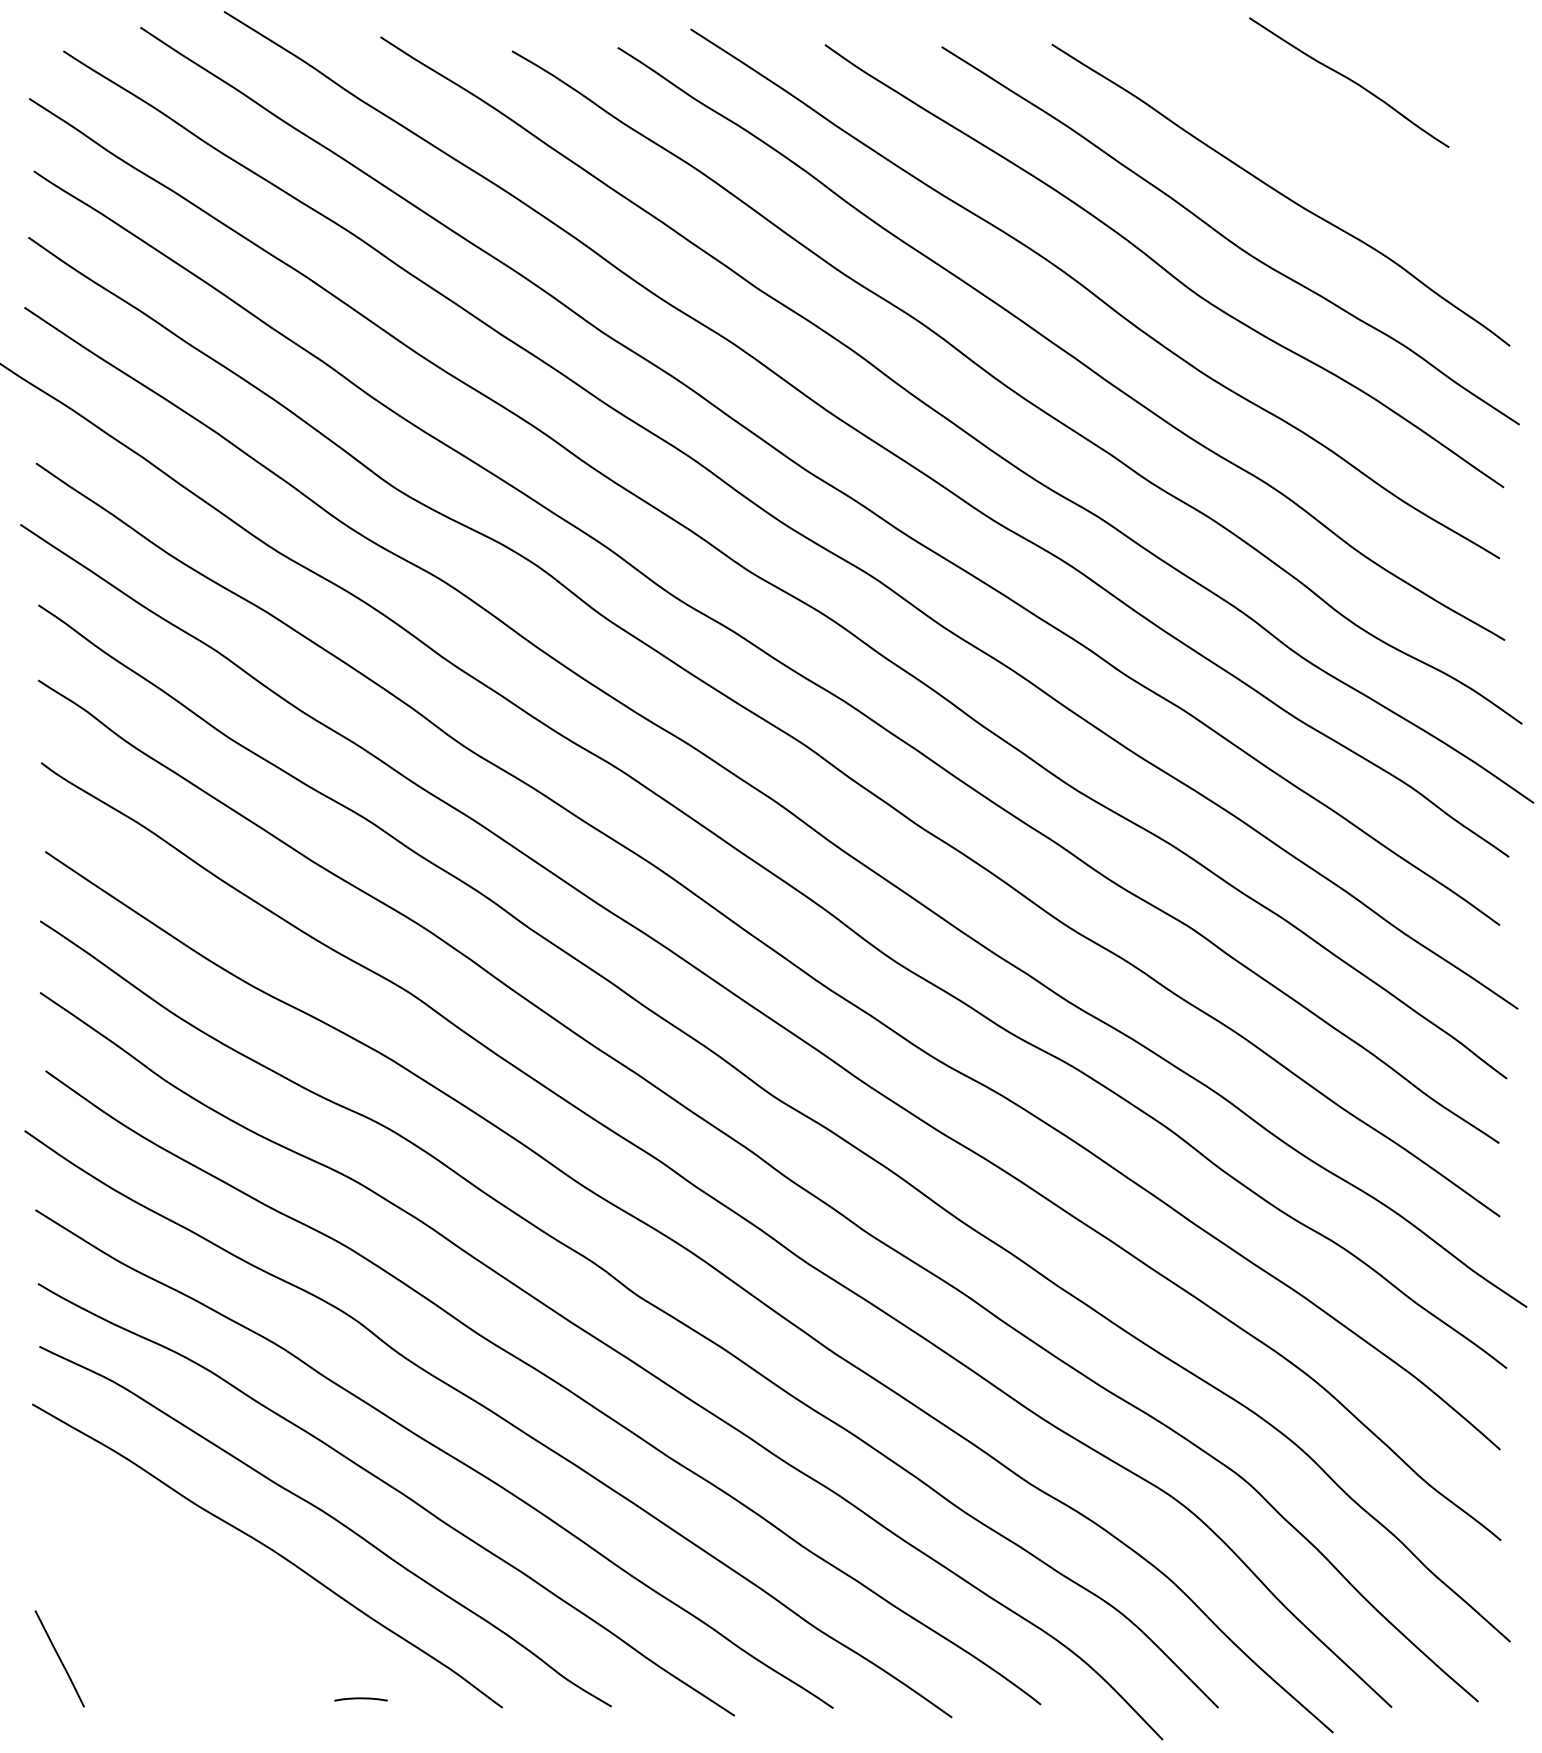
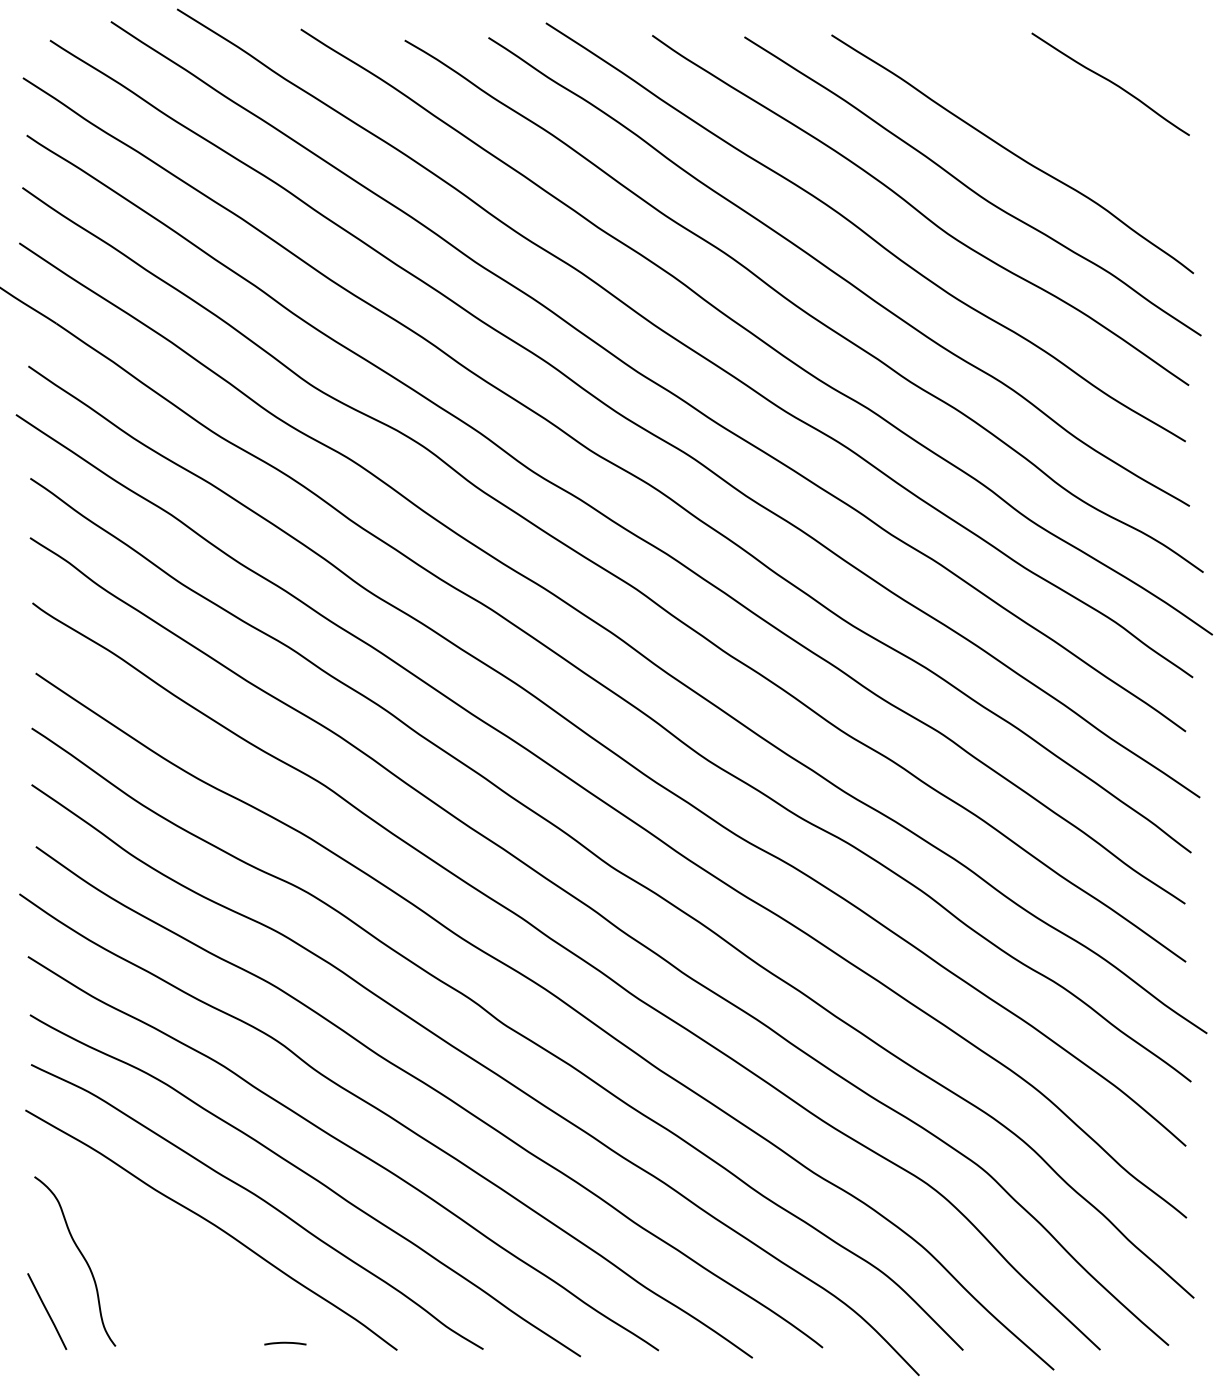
curve: (1349, 80) -> (1110, 82), moved
curve: (104, 1590) -> (82, 1257), added

